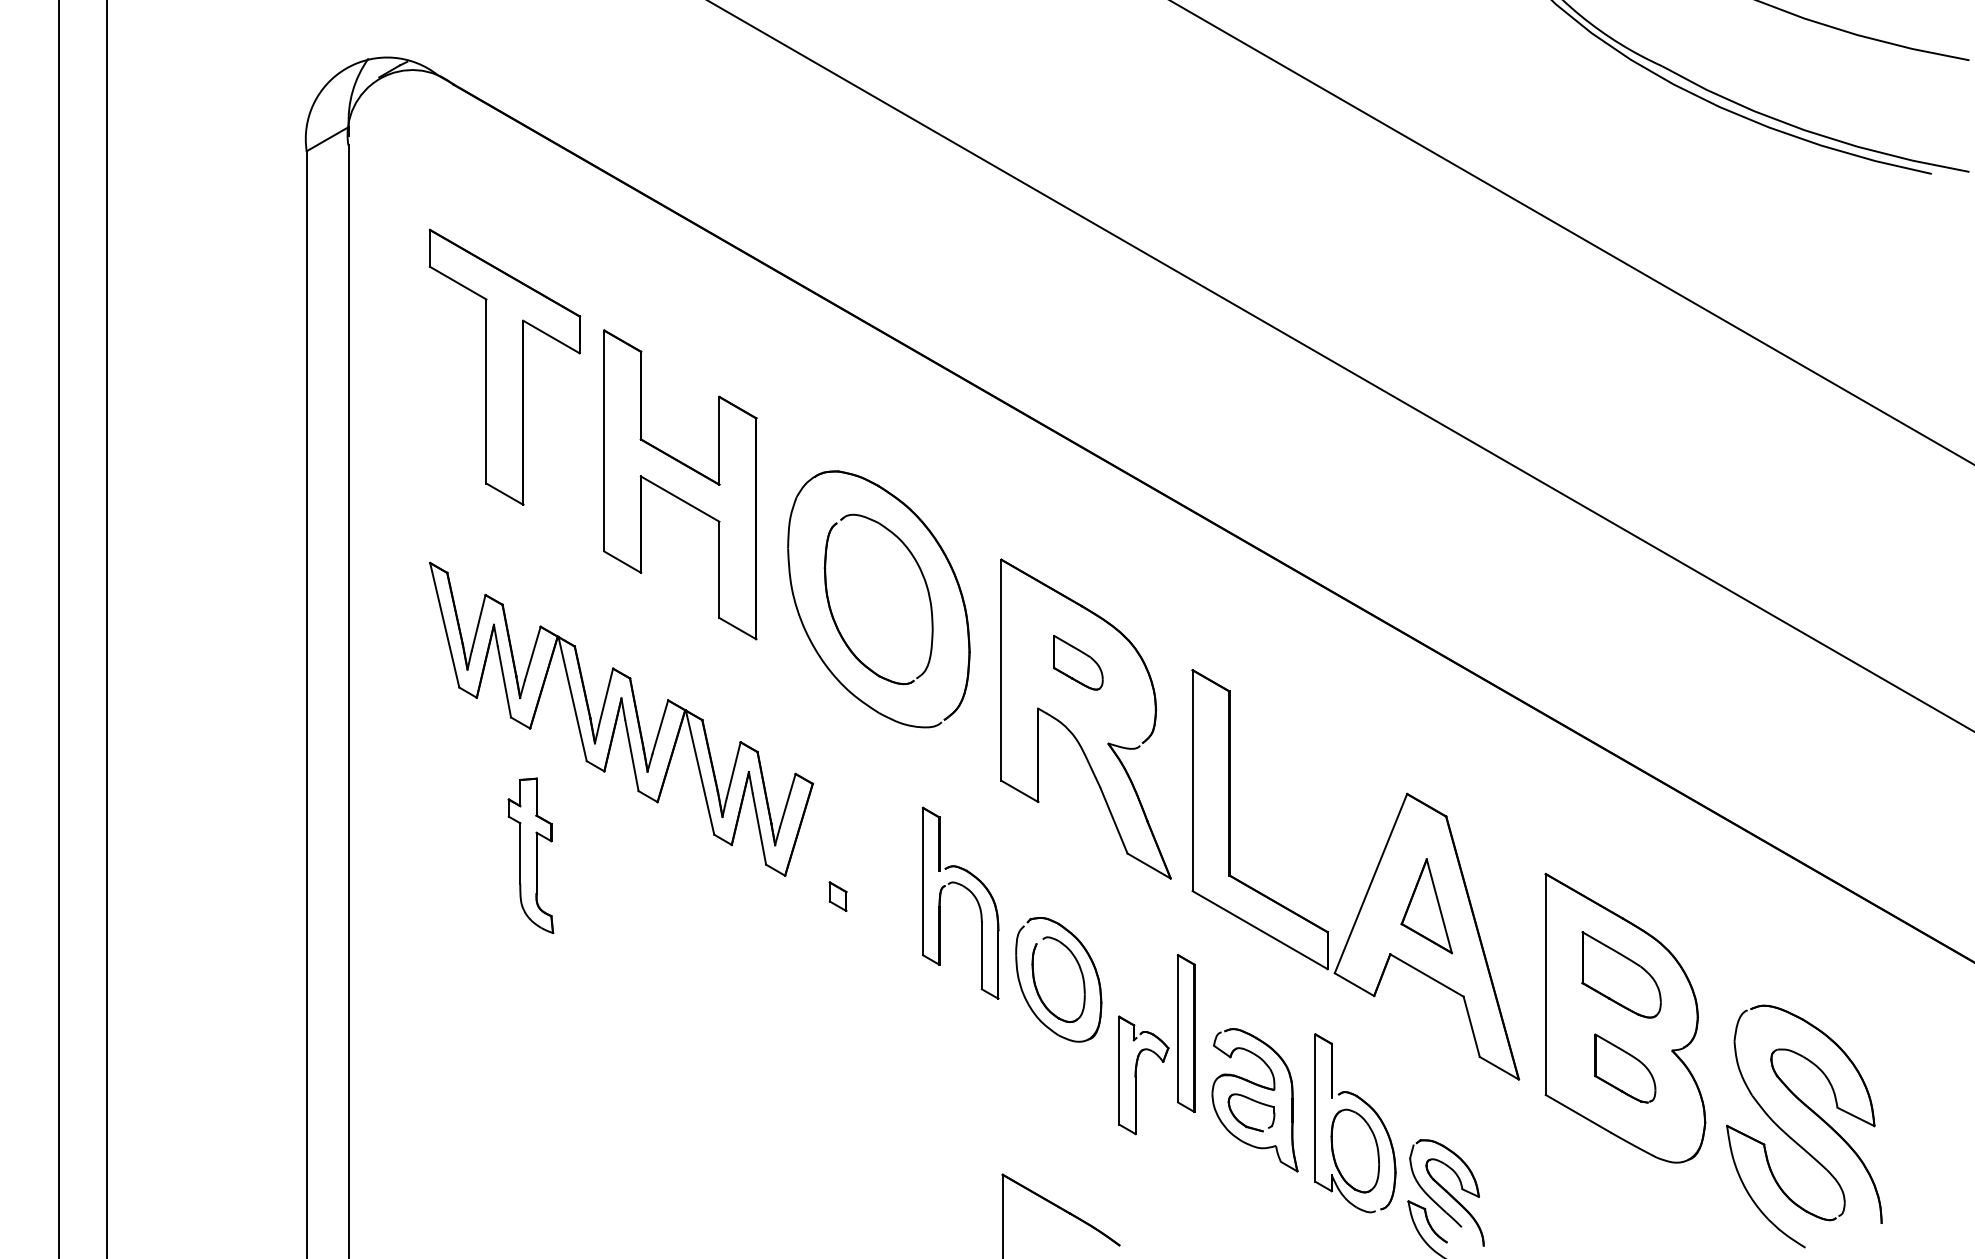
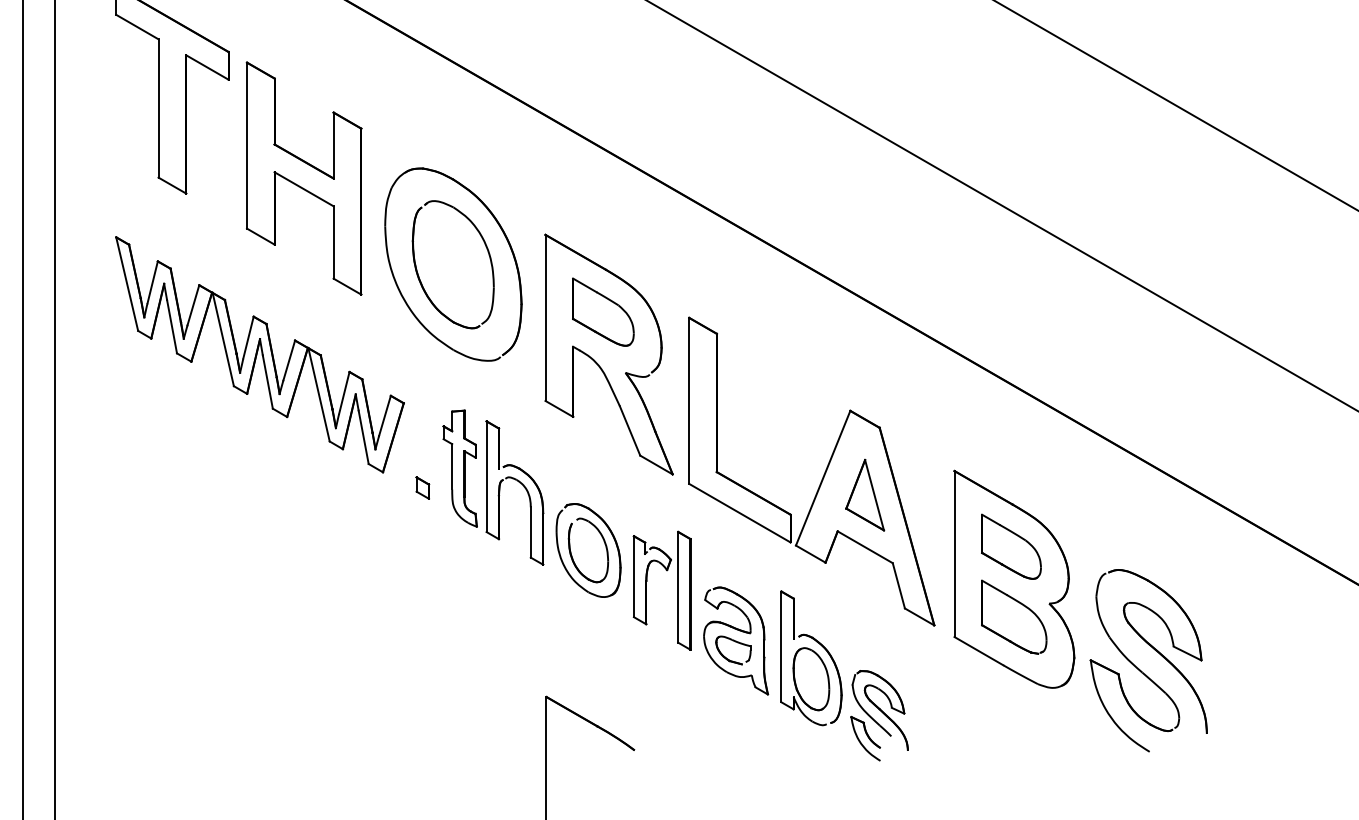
part: (1078, 662) -> (603, 312), size x1.67
part: (530, 855) -> (459, 468), moved
part: (1625, 1068) -> (1014, 617), size x1.43
part: (1136, 1075) -> (646, 580), moved

